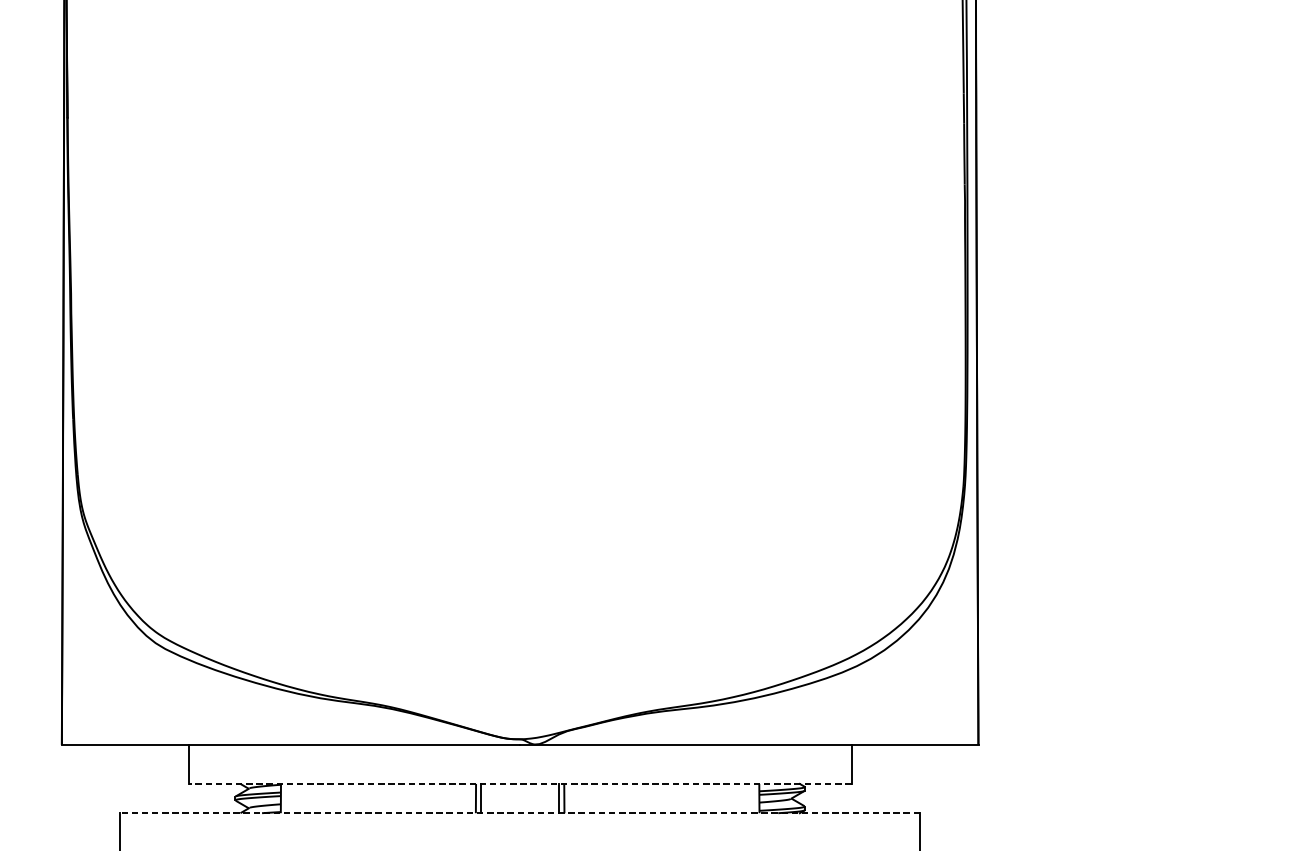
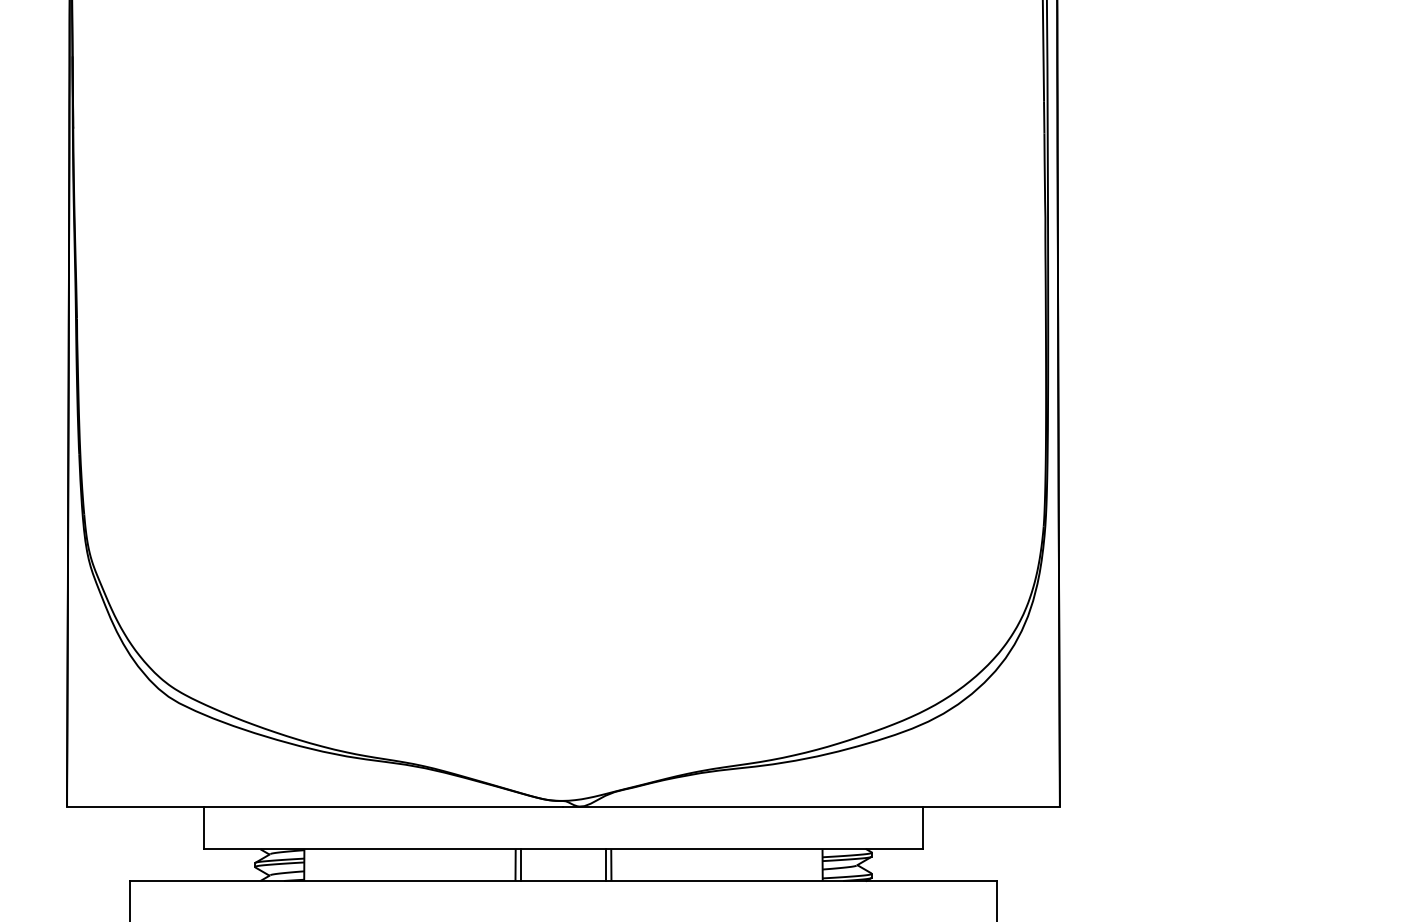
line: (519, 784) -> (562, 849), dashed -> solid
line: (519, 812) -> (562, 880), dashed -> solid

